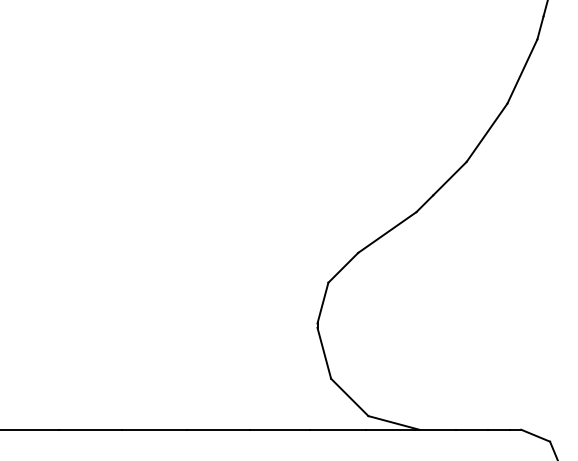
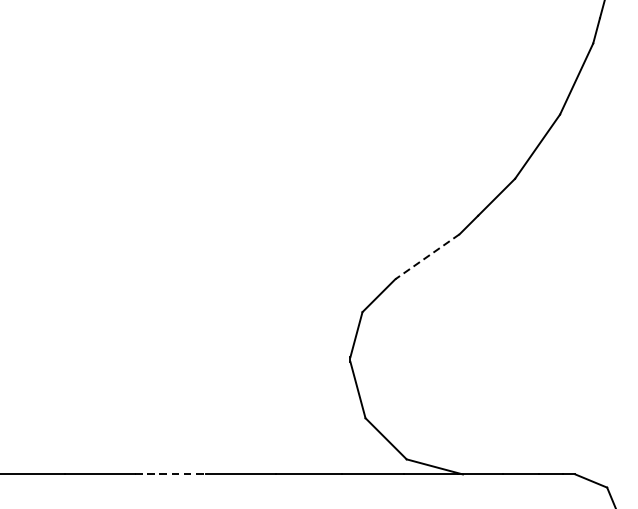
line: (387, 232) -> (427, 256), solid -> dashed
line: (154, 429) -> (170, 474), solid -> dashed

